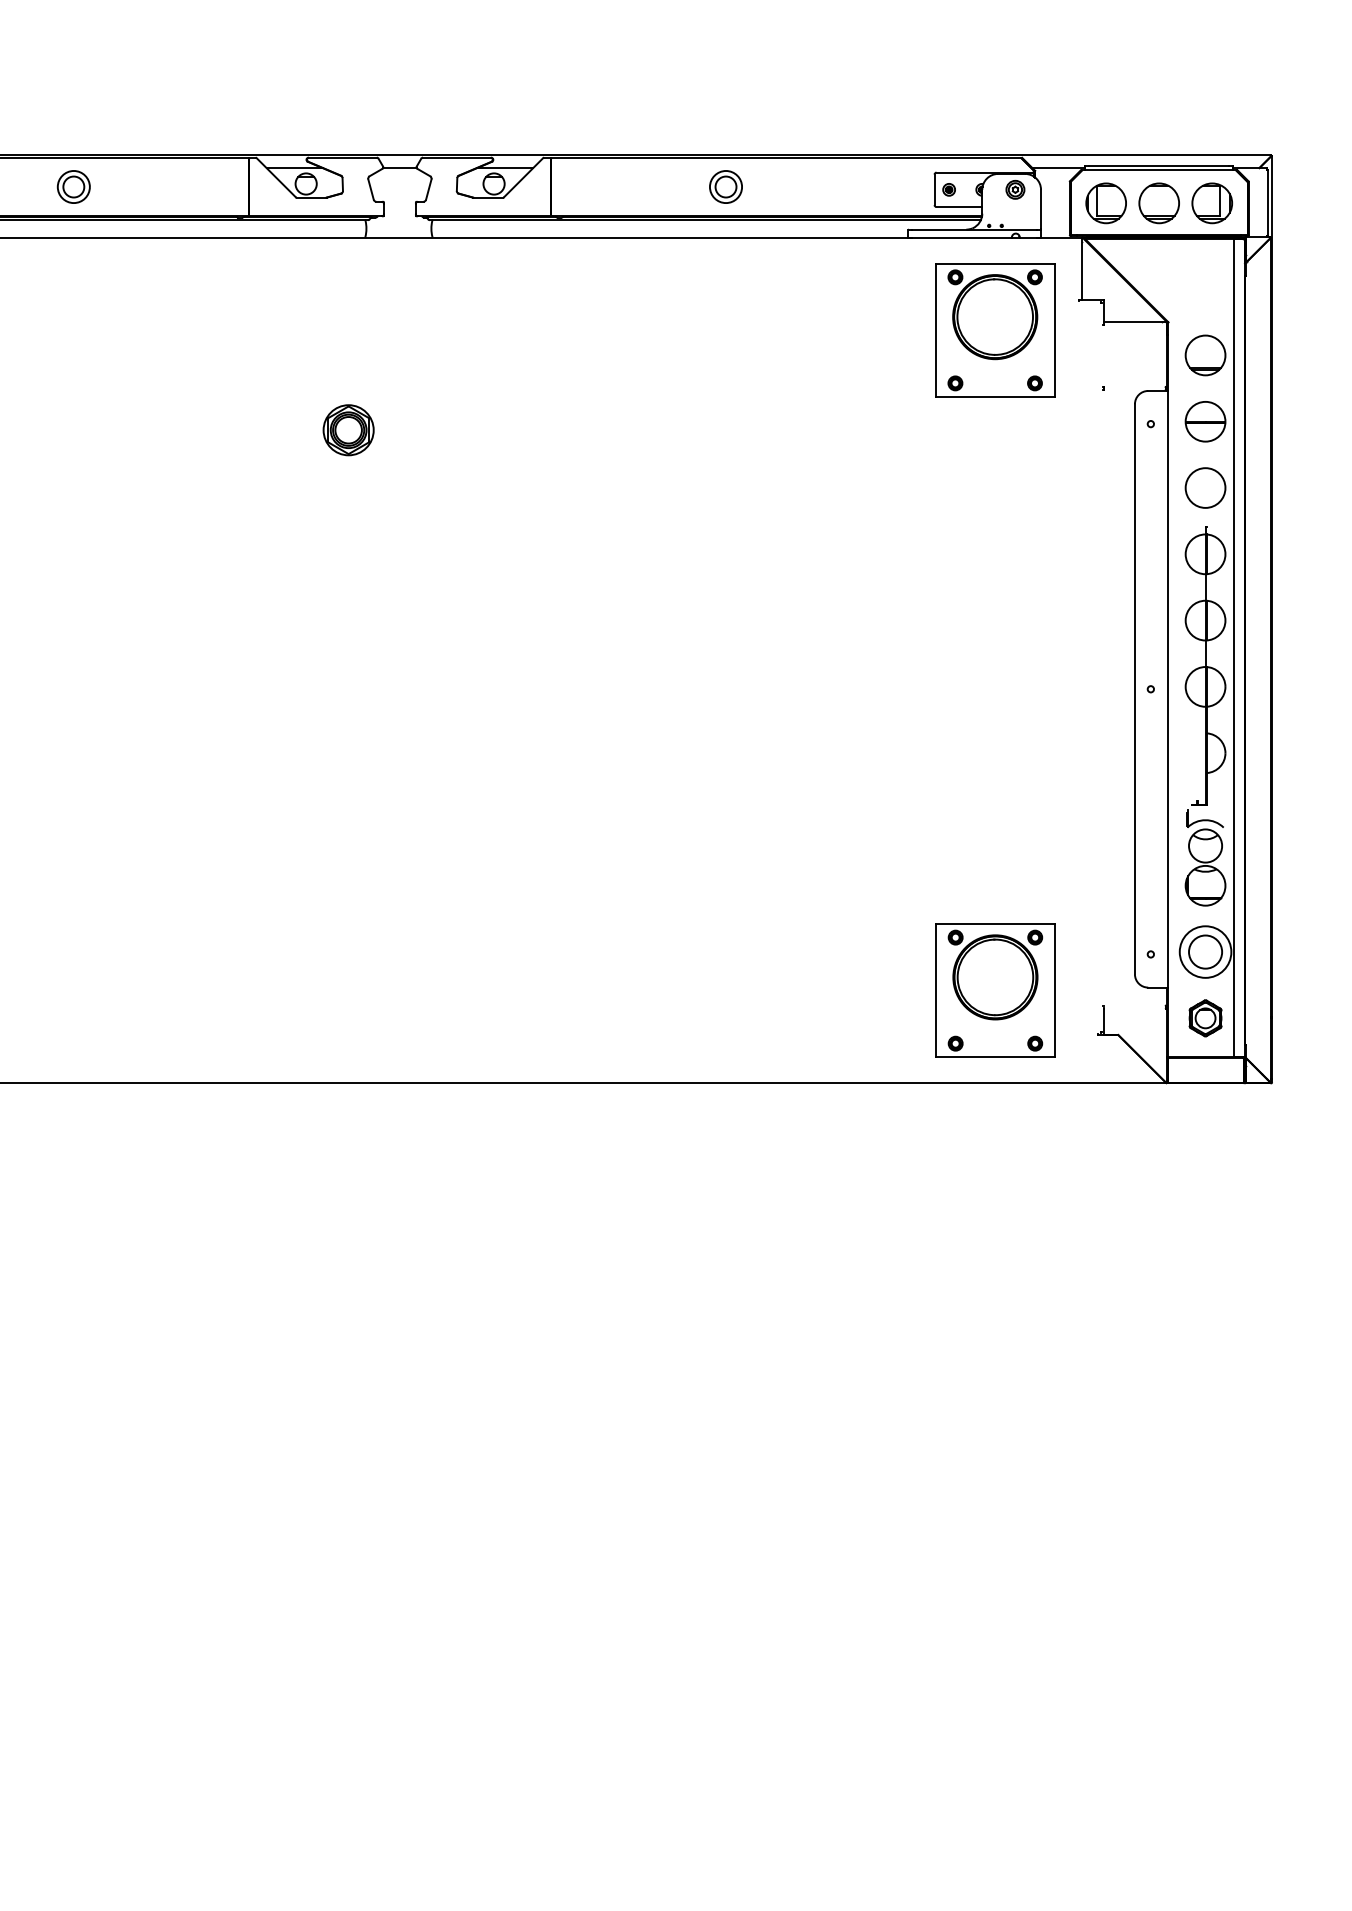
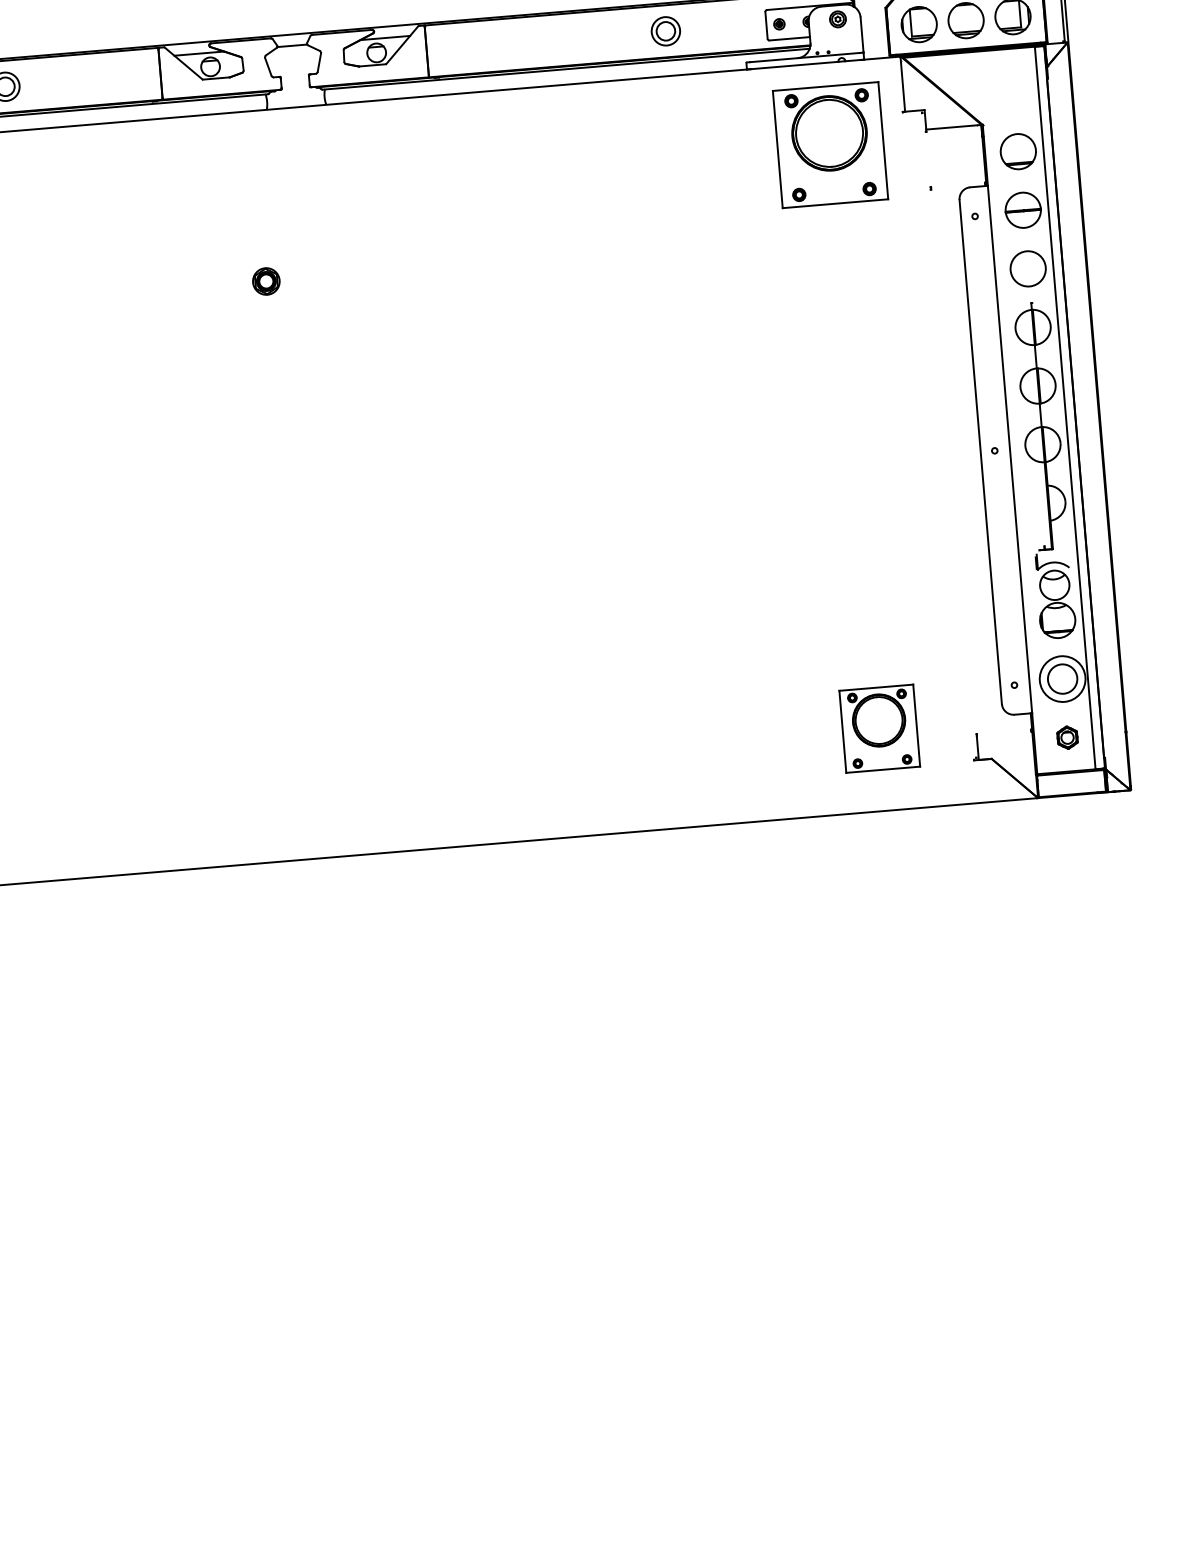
part: (725, 186) -> (665, 30), moved
part: (348, 430) -> (266, 281), size x0.6
part: (995, 990) -> (879, 728), size x0.7
part: (1205, 1018) -> (1067, 737), size x0.7

